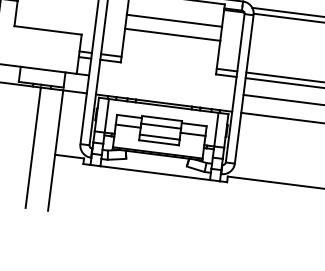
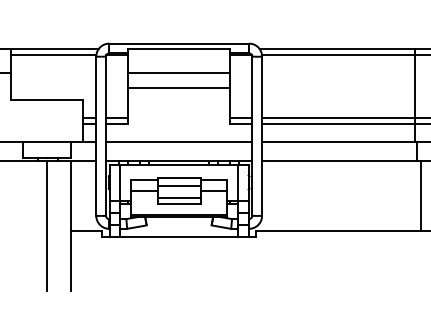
line: (166, 85) -> (179, 142), added

